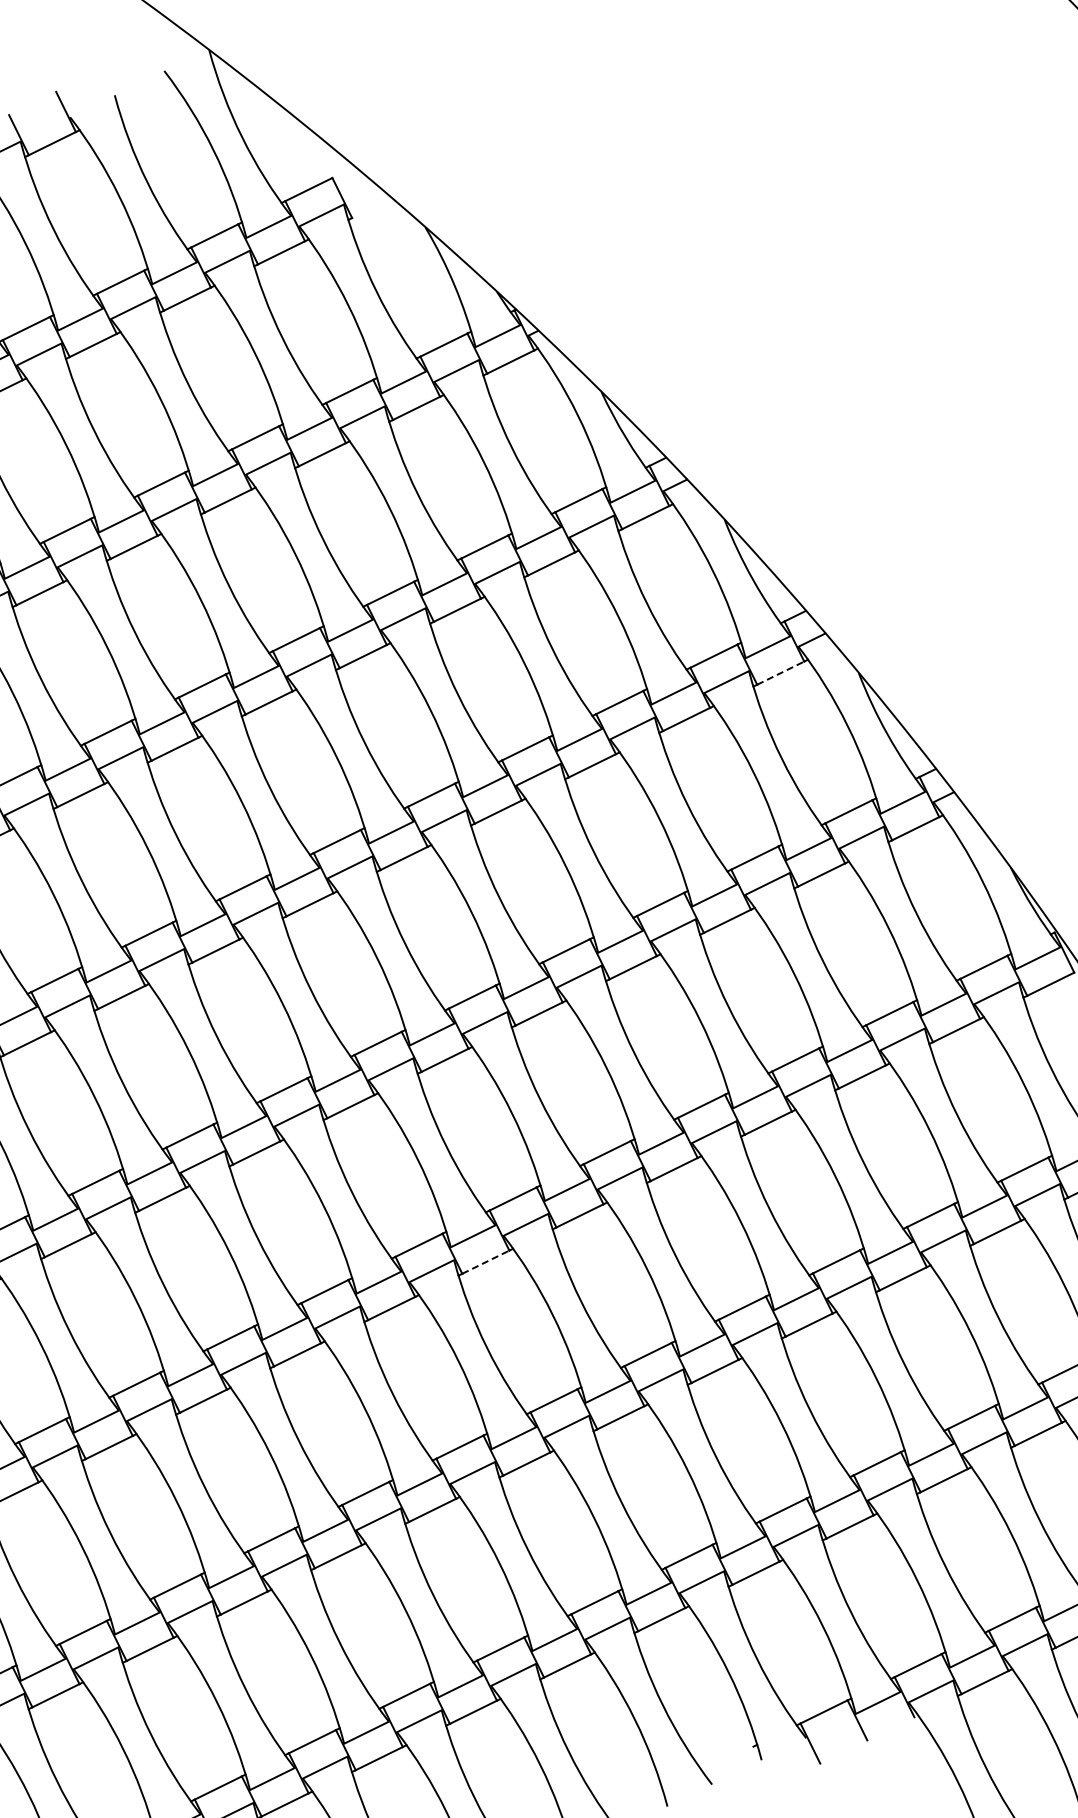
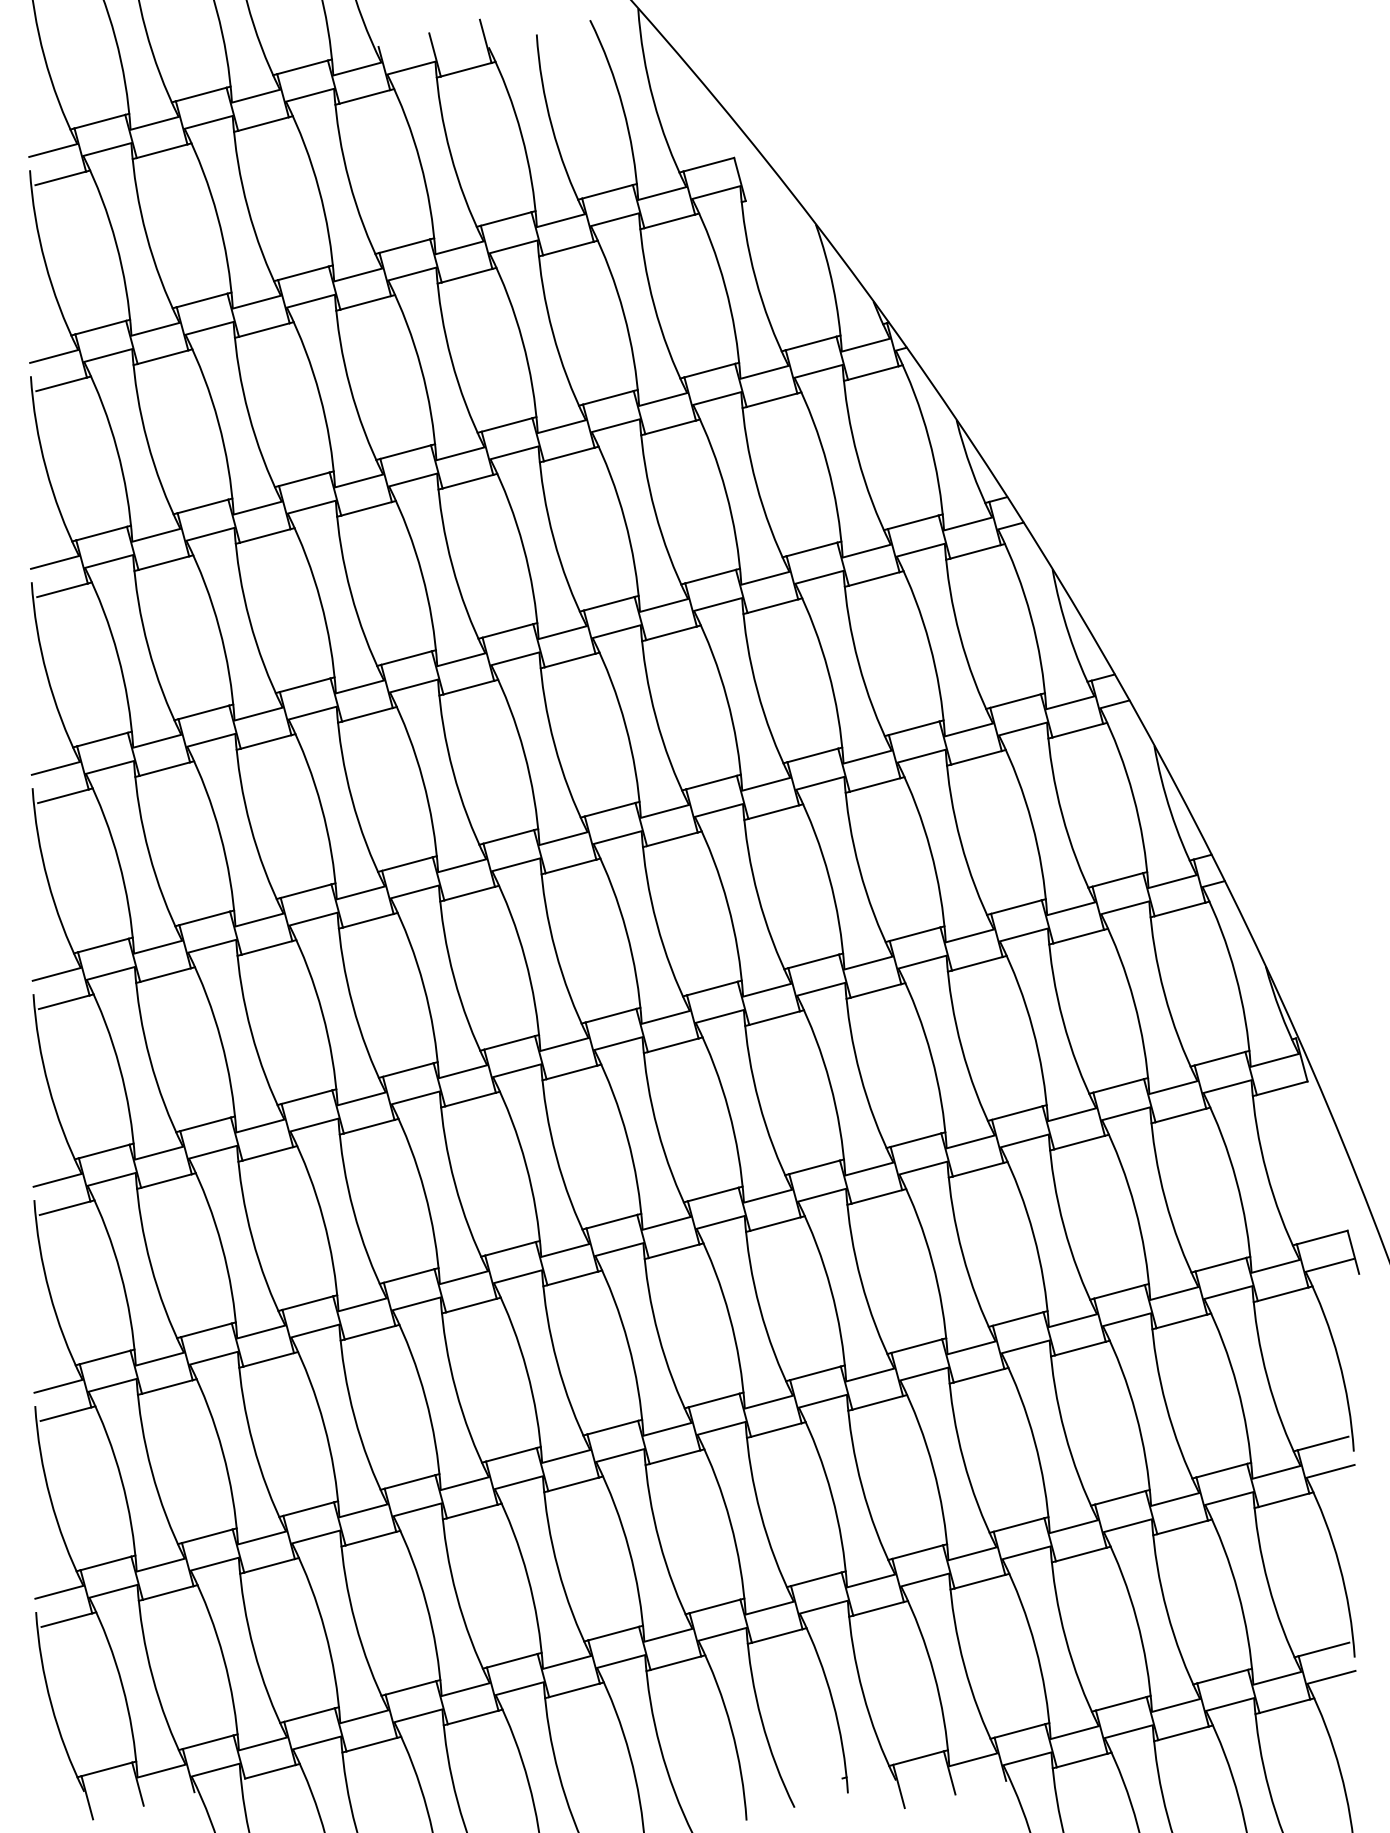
line: (781, 672) -> (1078, 730), dashed -> solid
line: (486, 1262) -> (674, 1251), dashed -> solid

